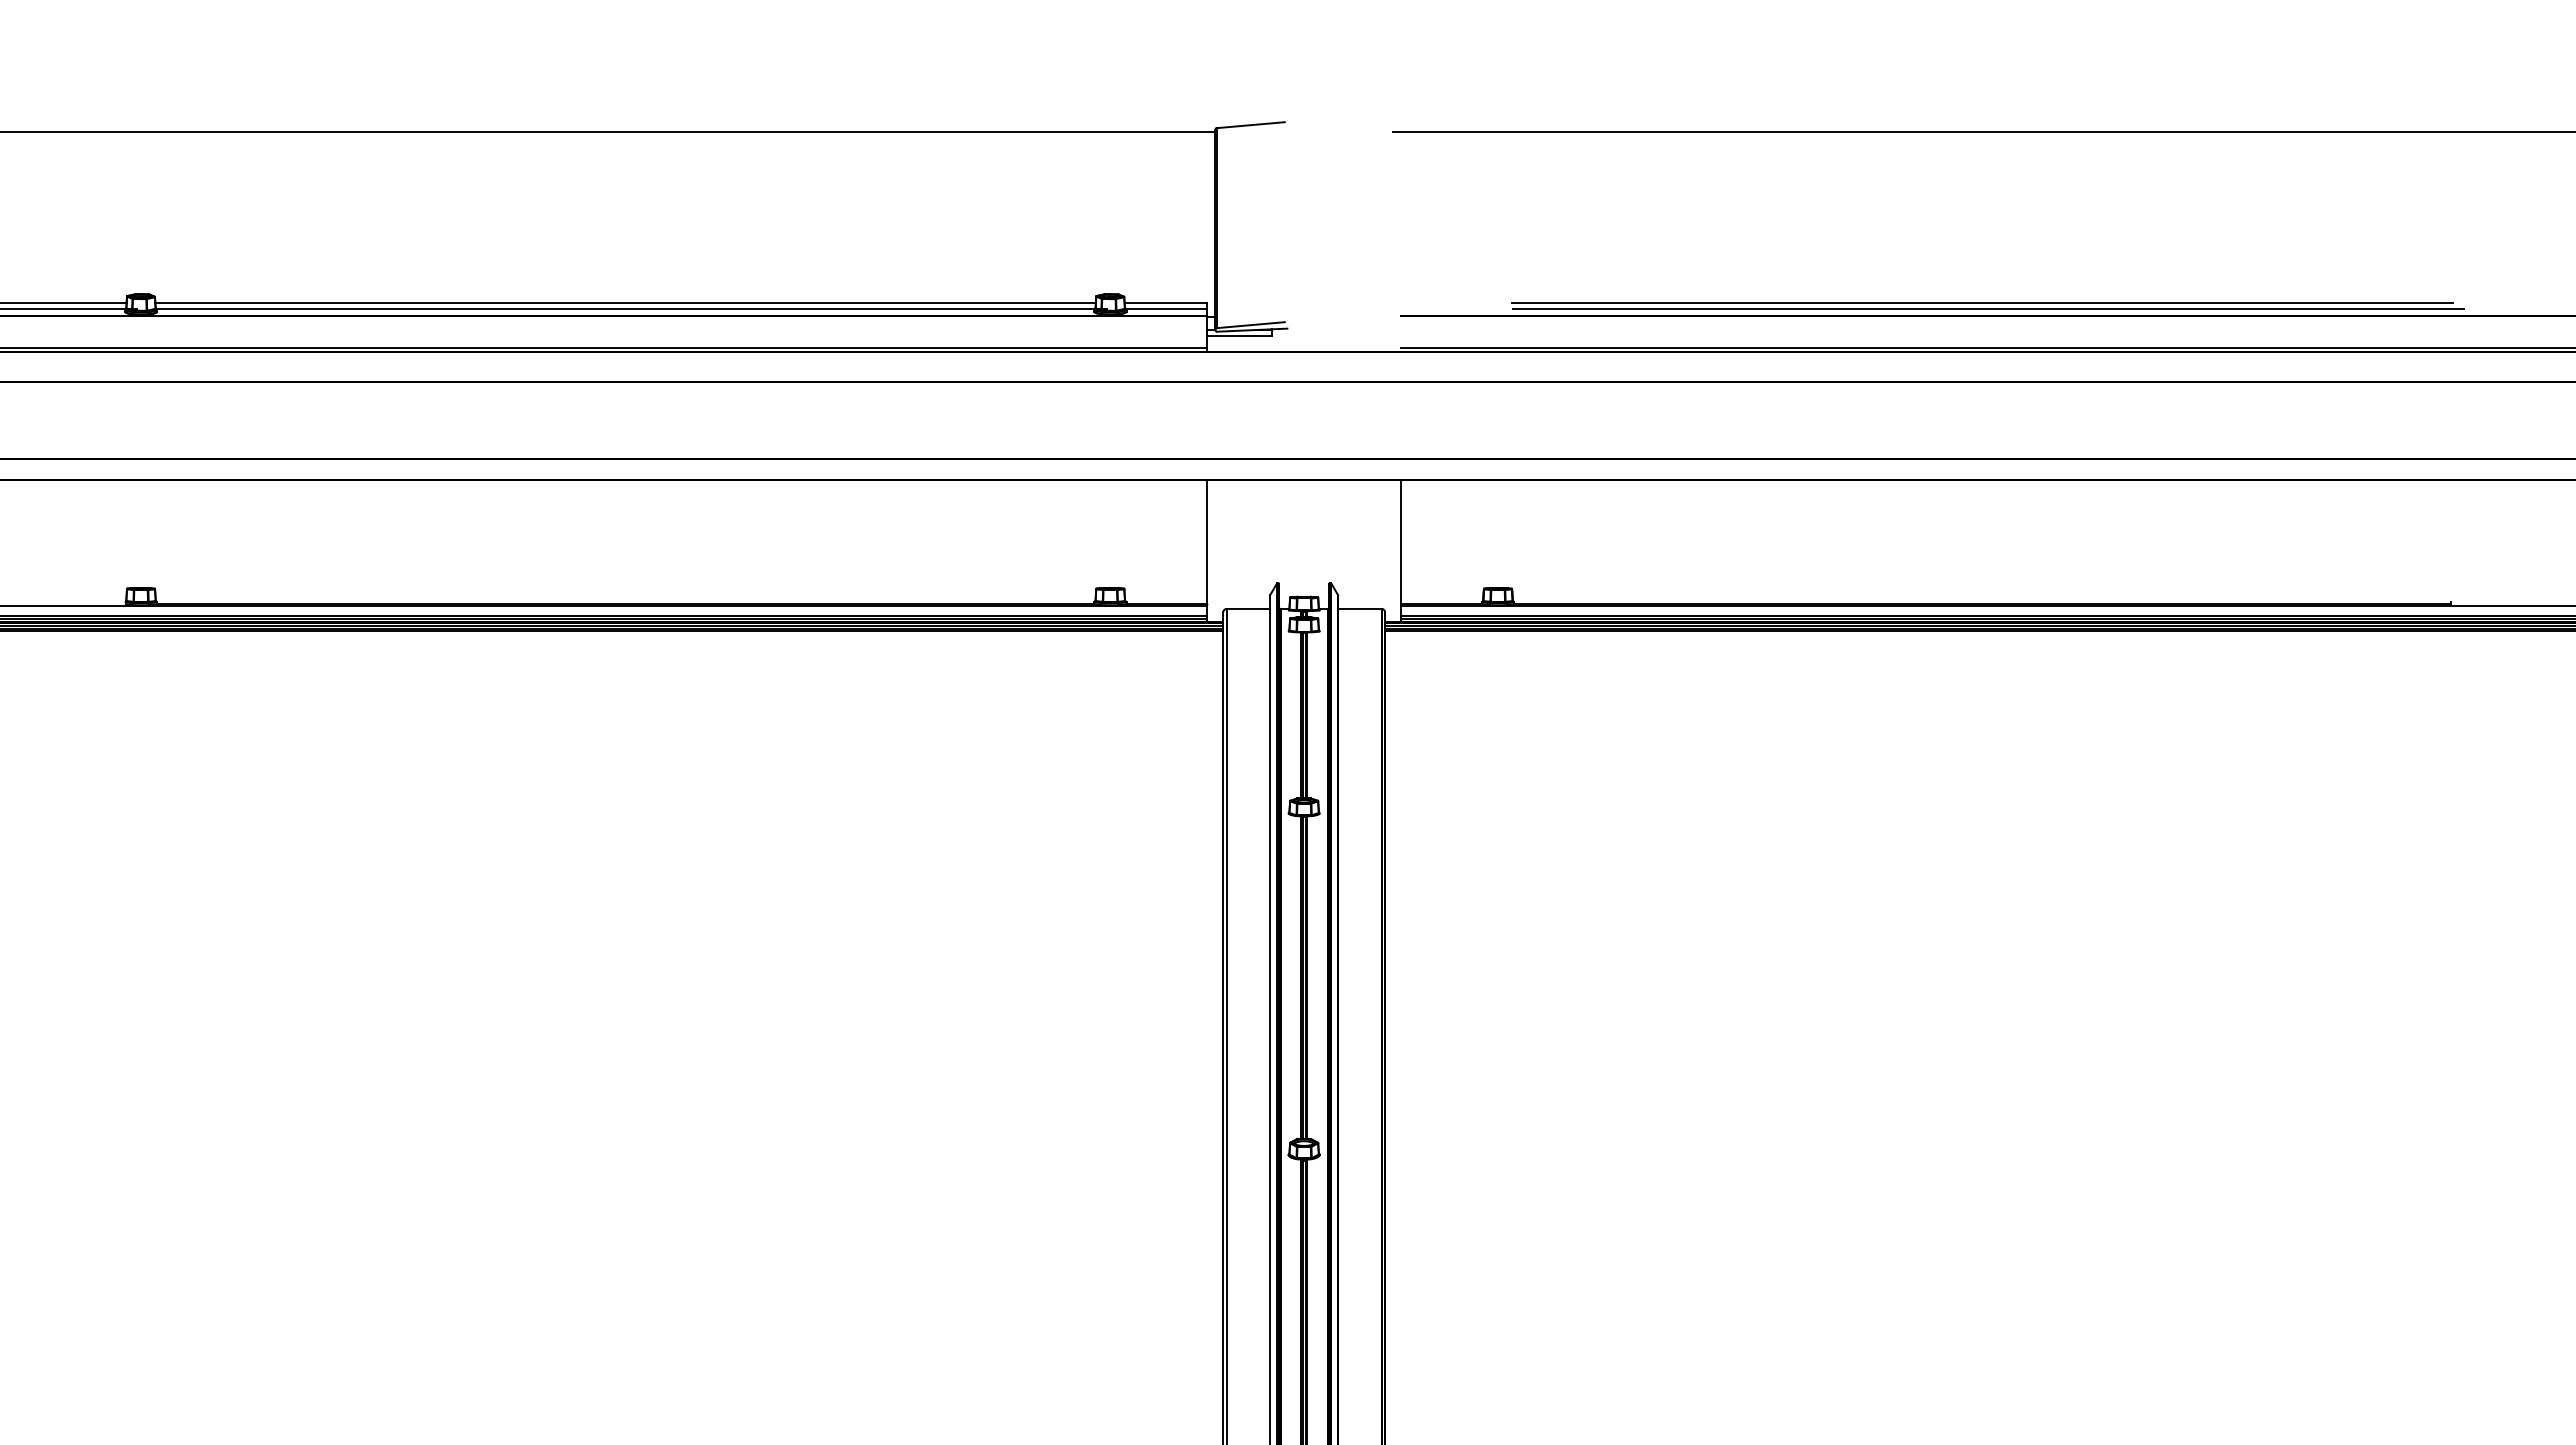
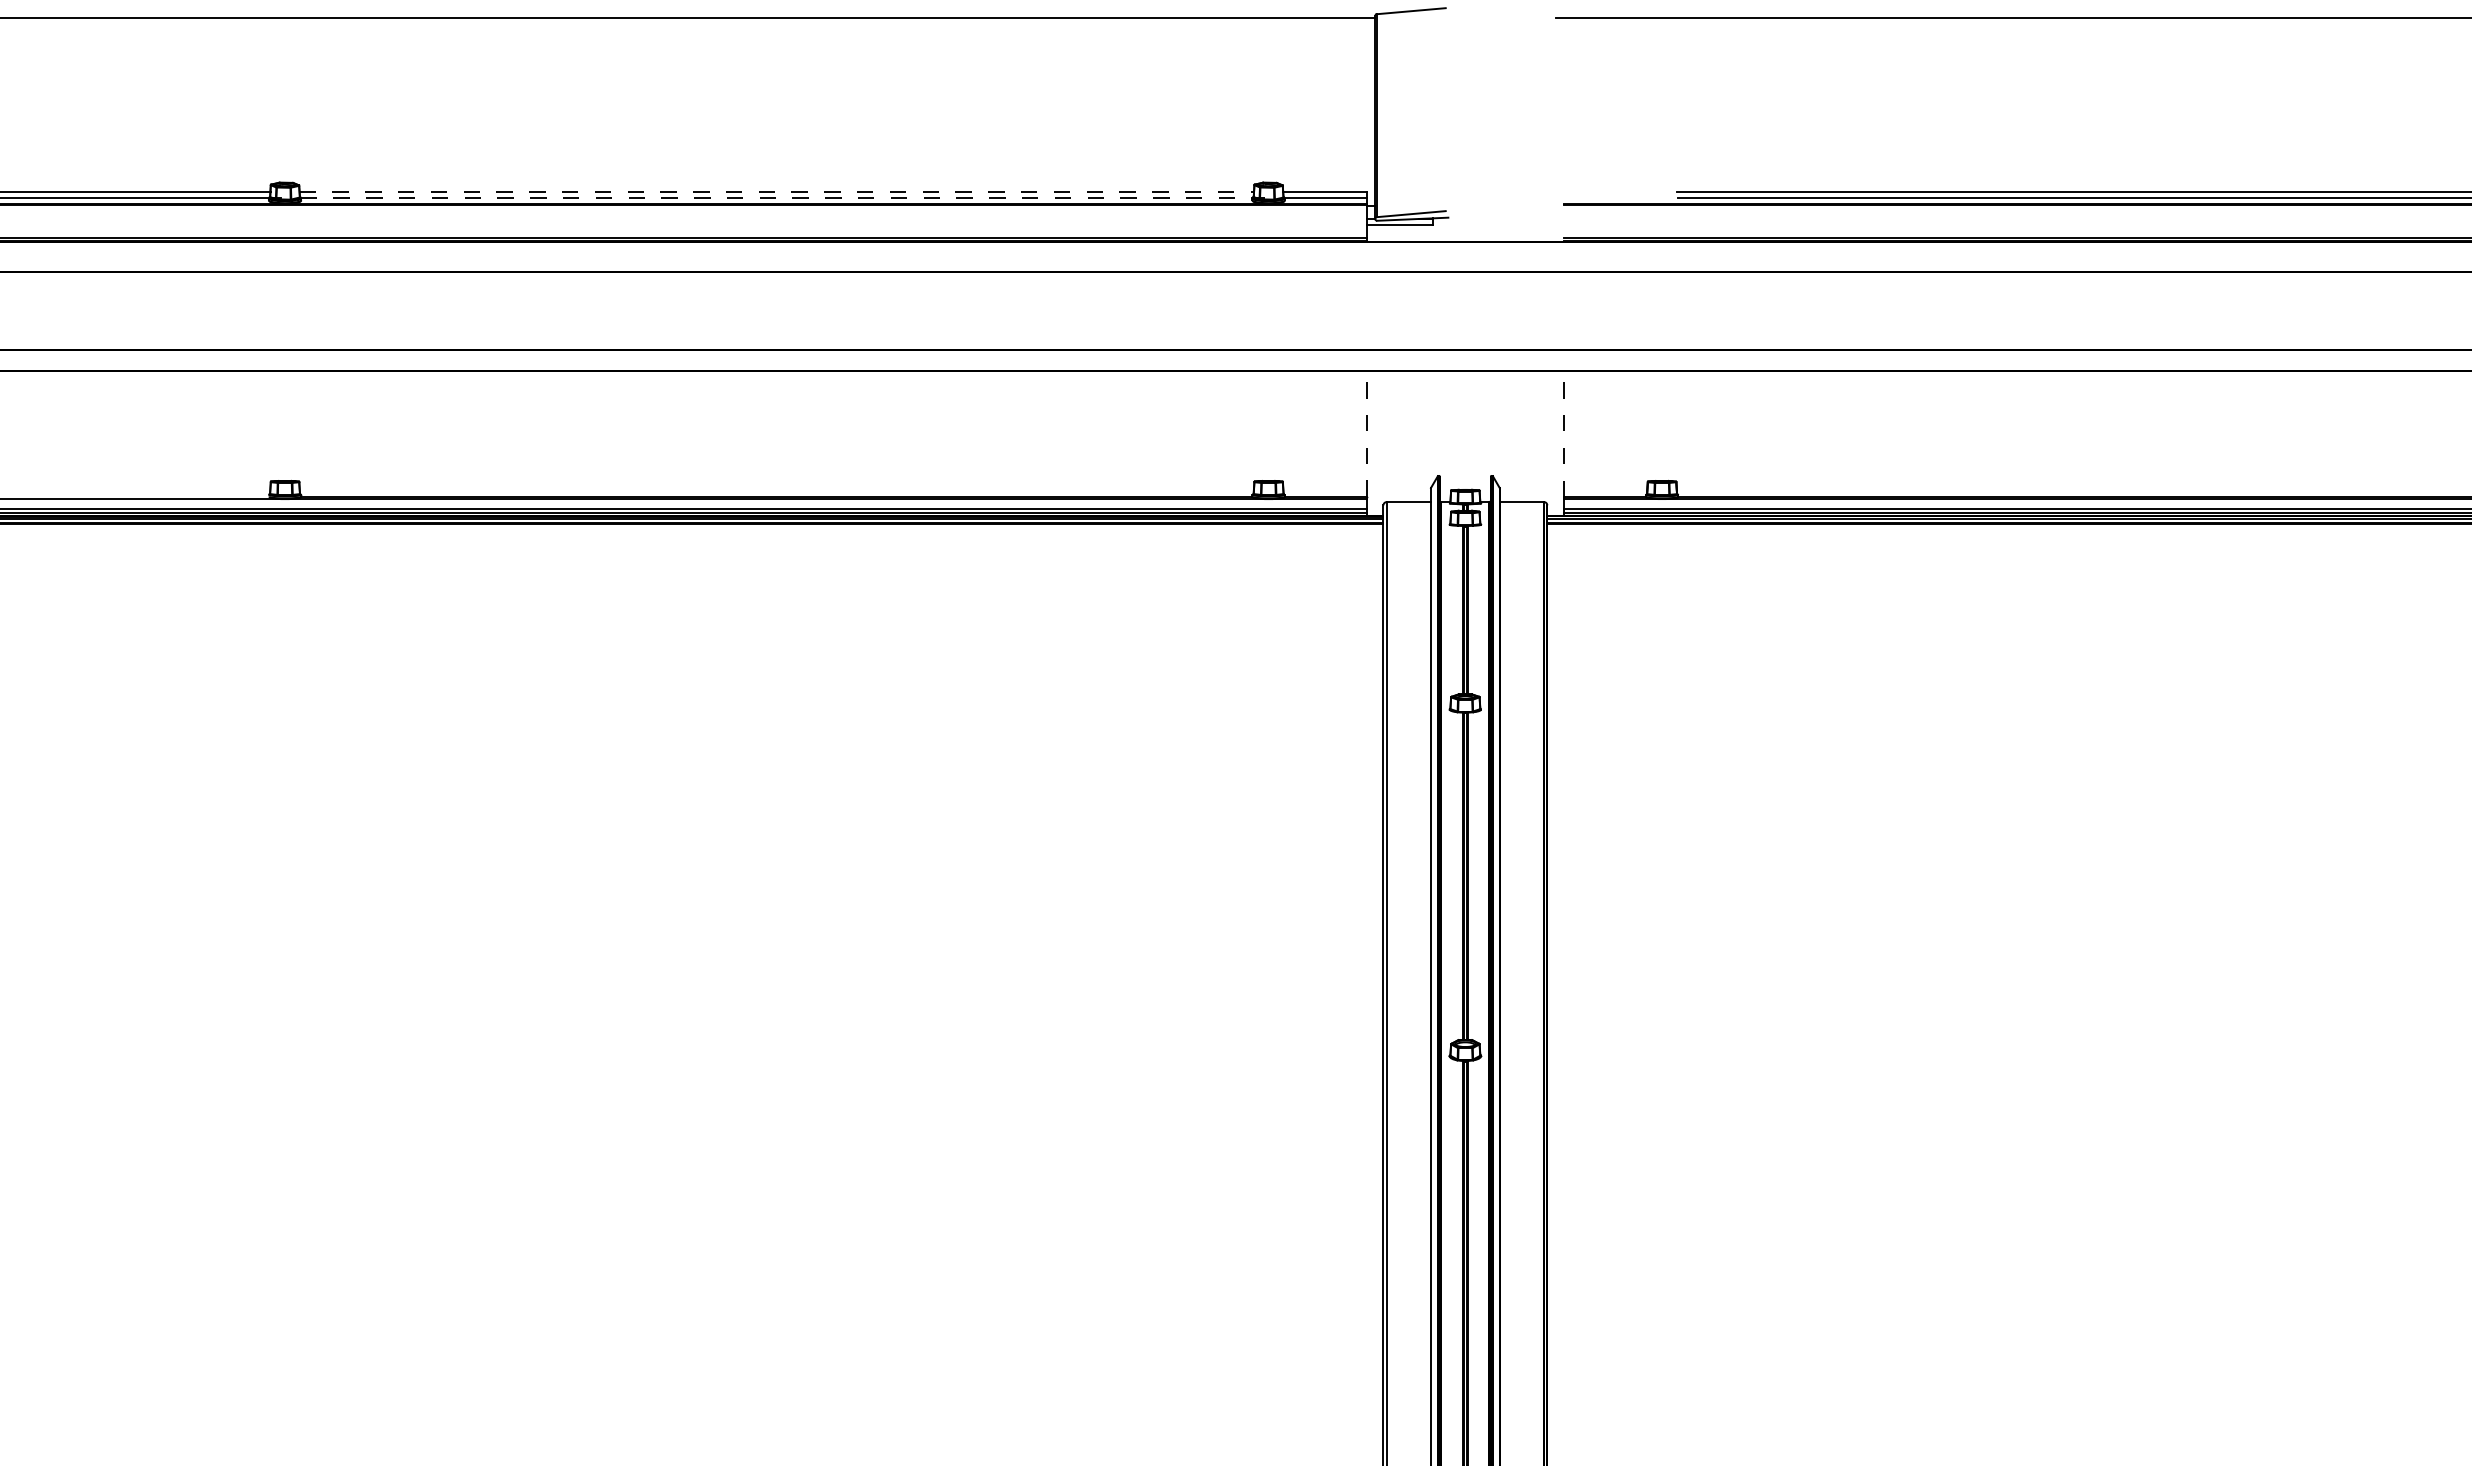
line: (626, 302) -> (777, 191), solid -> dashed
line: (632, 308) -> (783, 197), solid -> dashed
line: (1207, 541) -> (1367, 433), solid -> dashed
line: (1401, 541) -> (1564, 433), solid -> dashed

